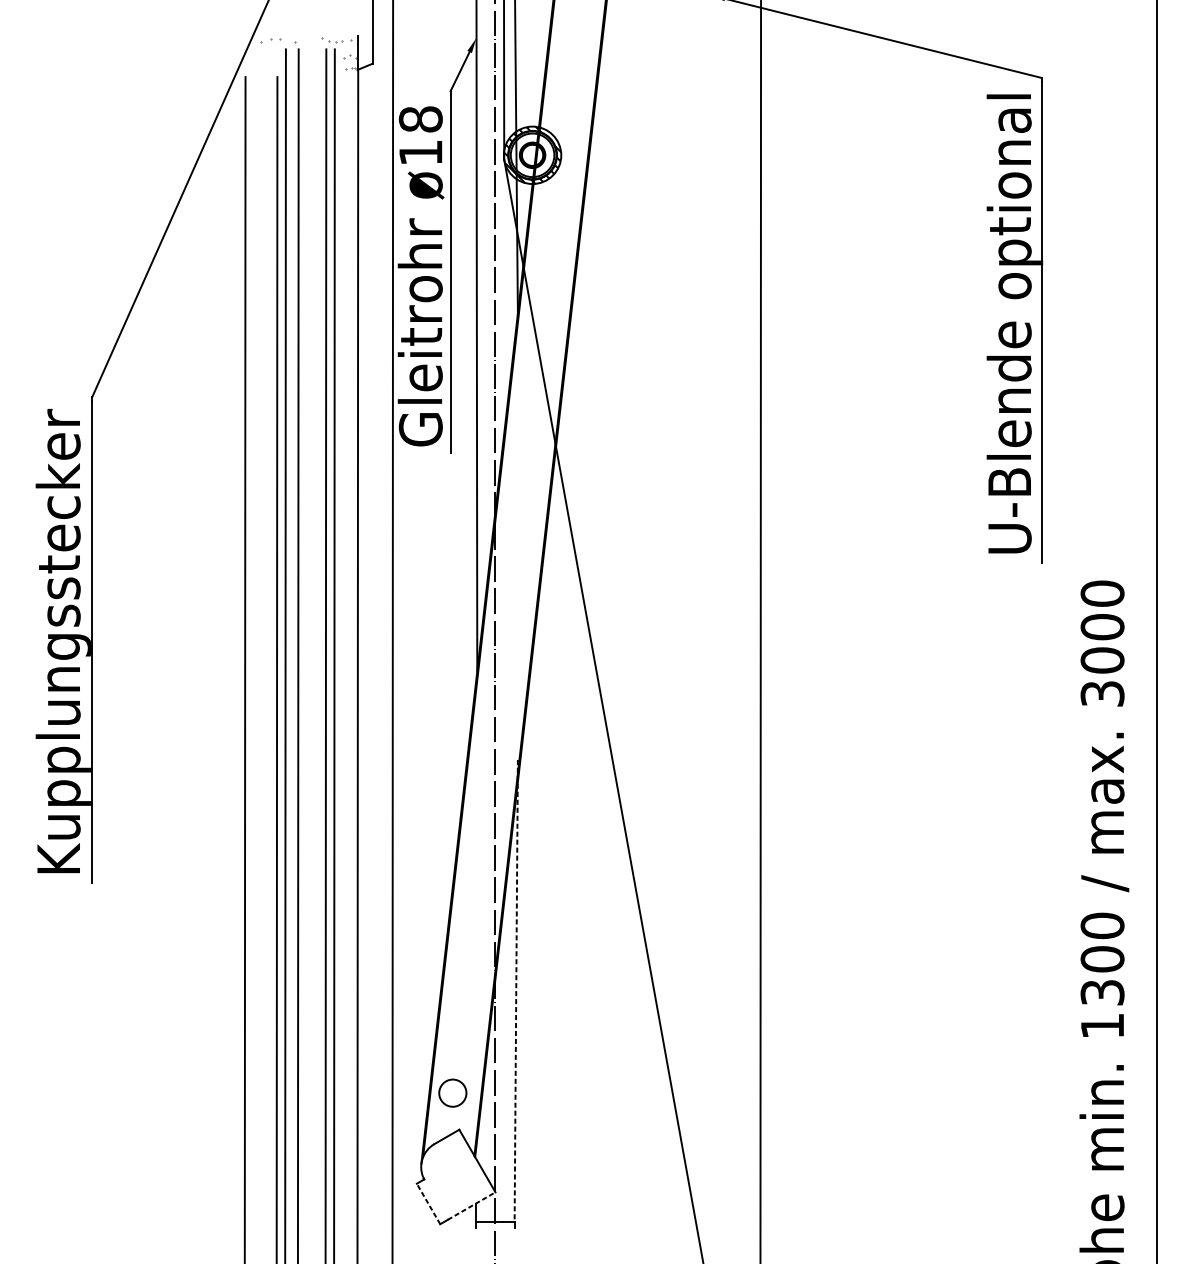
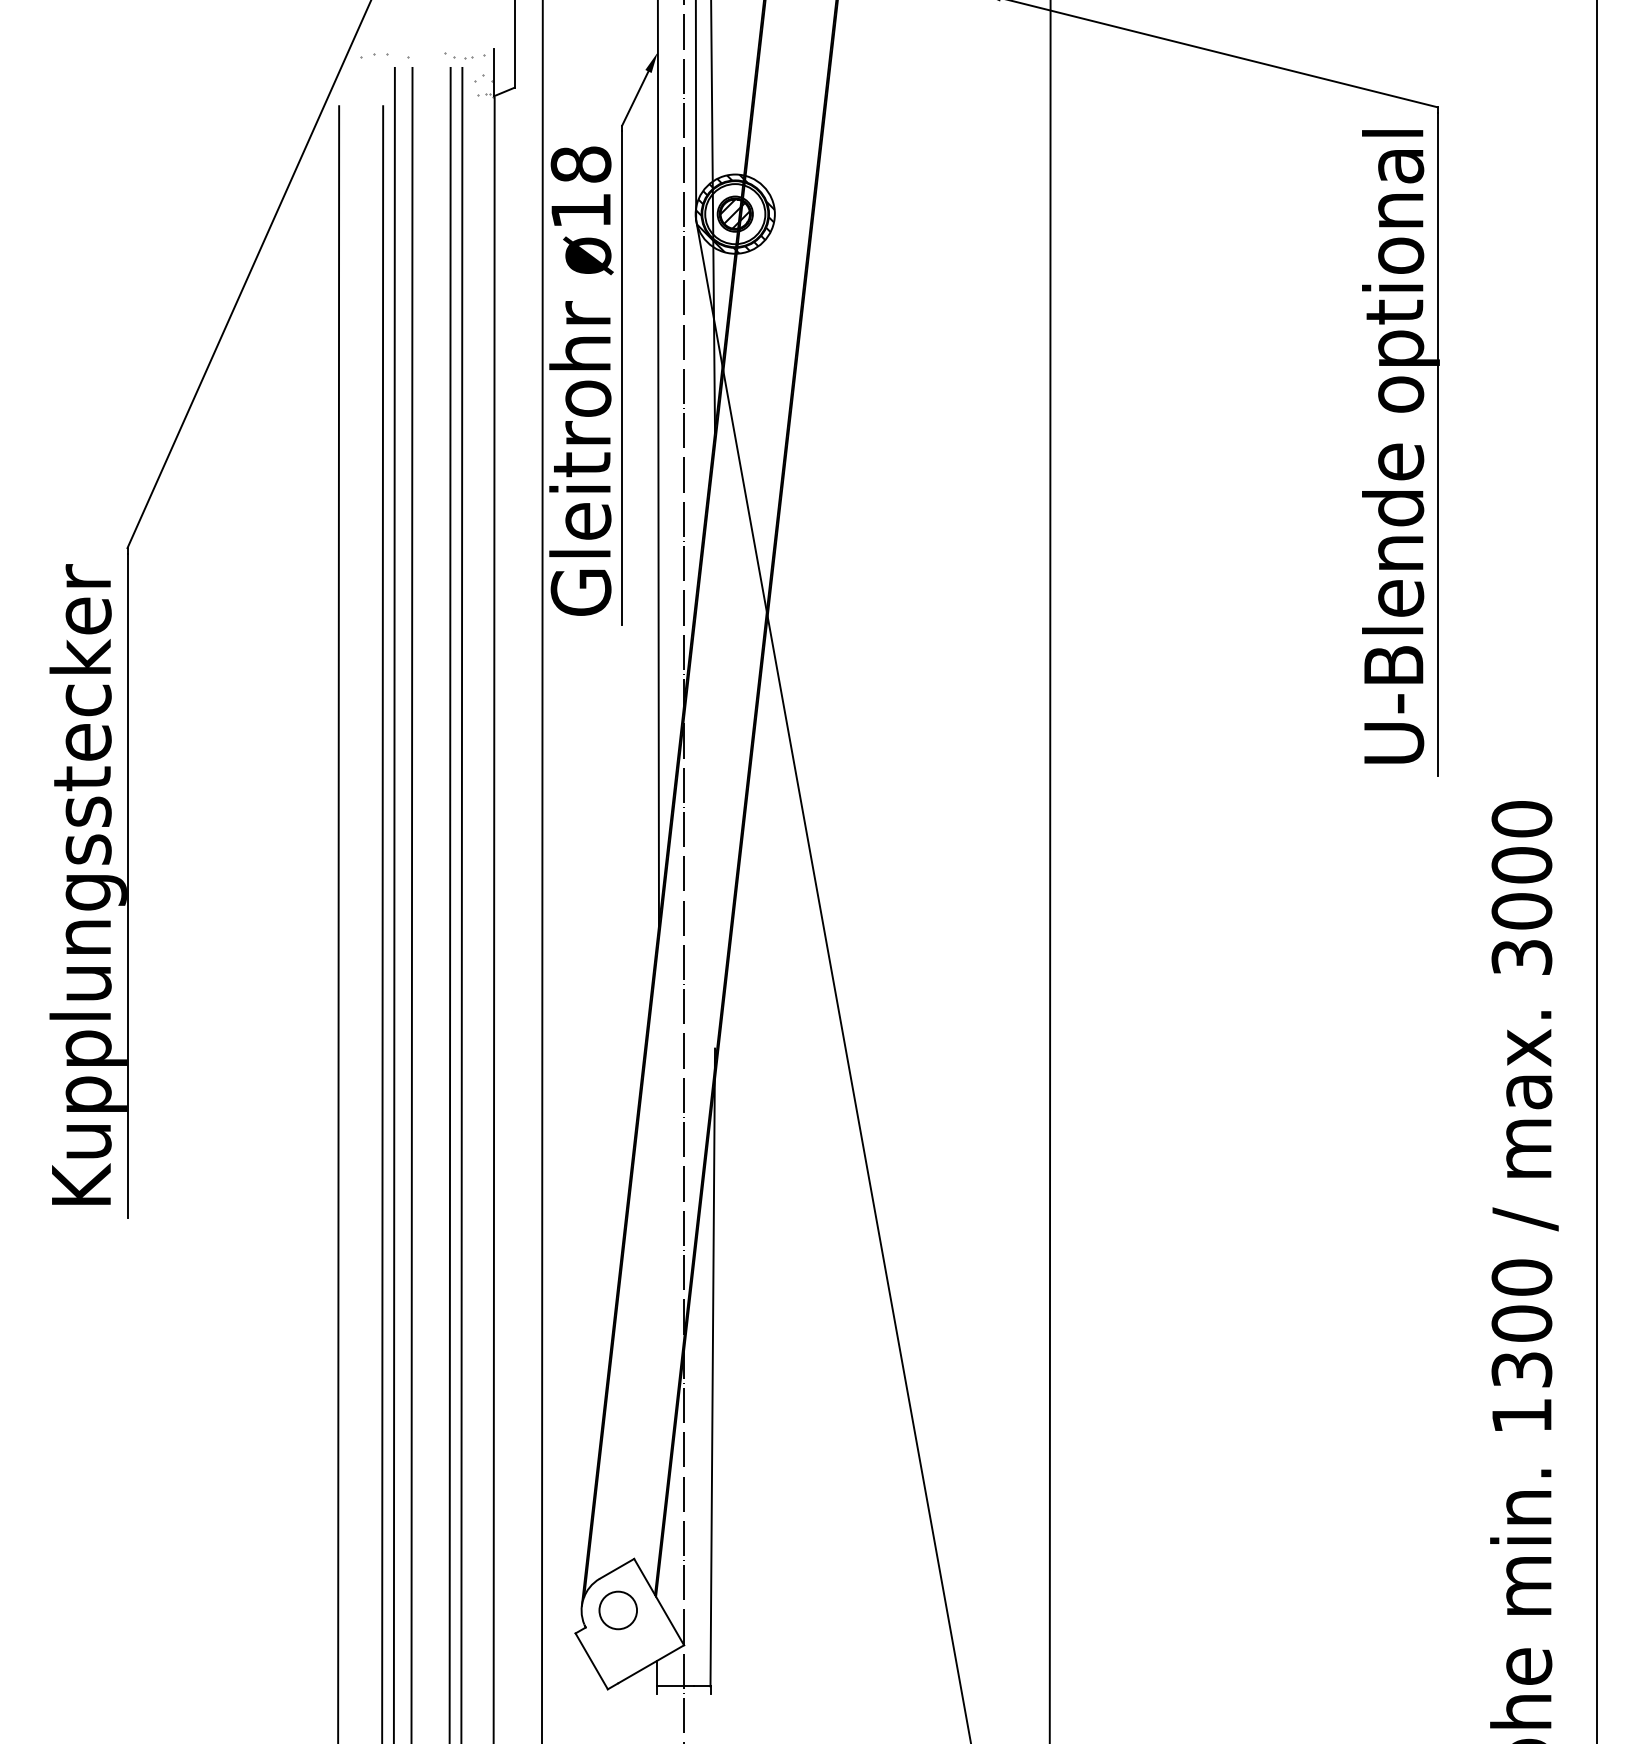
hatch: (532, 154) -> (734, 213), added
line: (516, 991) -> (712, 1367), dashed -> solid
circle: (452, 1093) -> (617, 1610), moved
line: (428, 1203) -> (591, 1660), dashed -> solid
line: (471, 1206) -> (651, 1664), dashed -> solid

